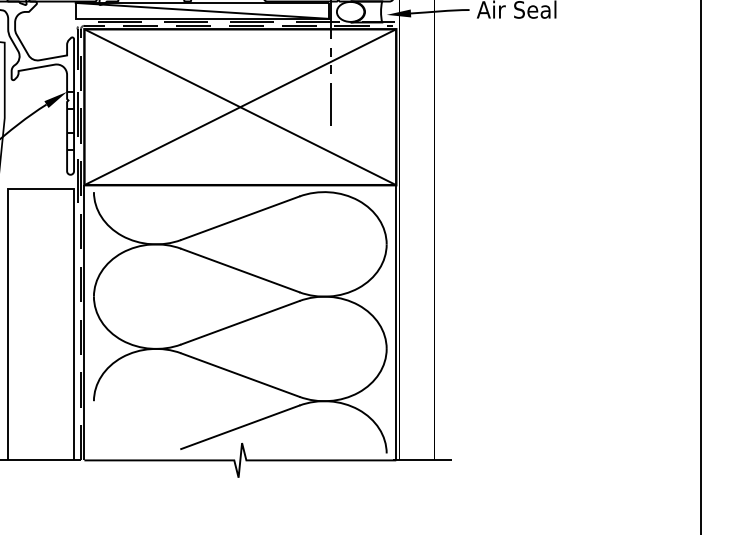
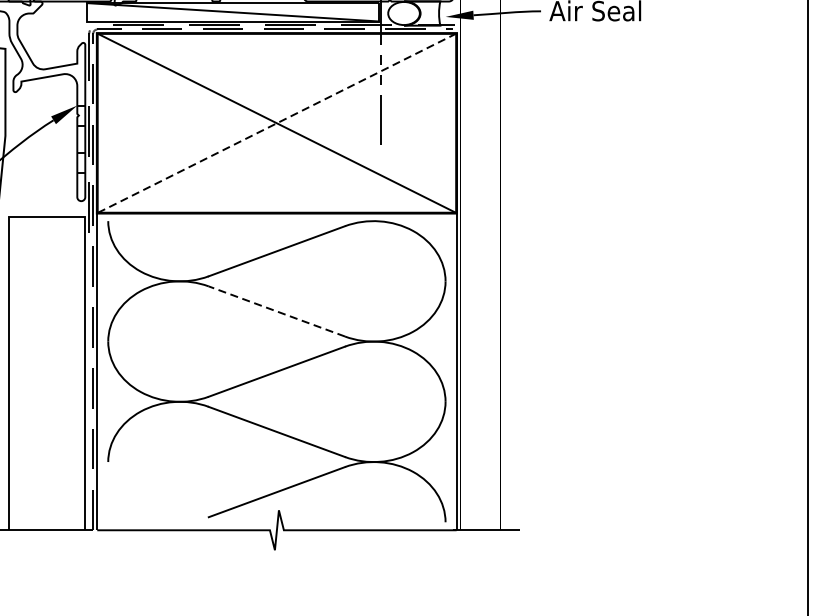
line: (239, 107) -> (275, 123), solid -> dashed
line: (240, 270) -> (277, 311), solid -> dashed

